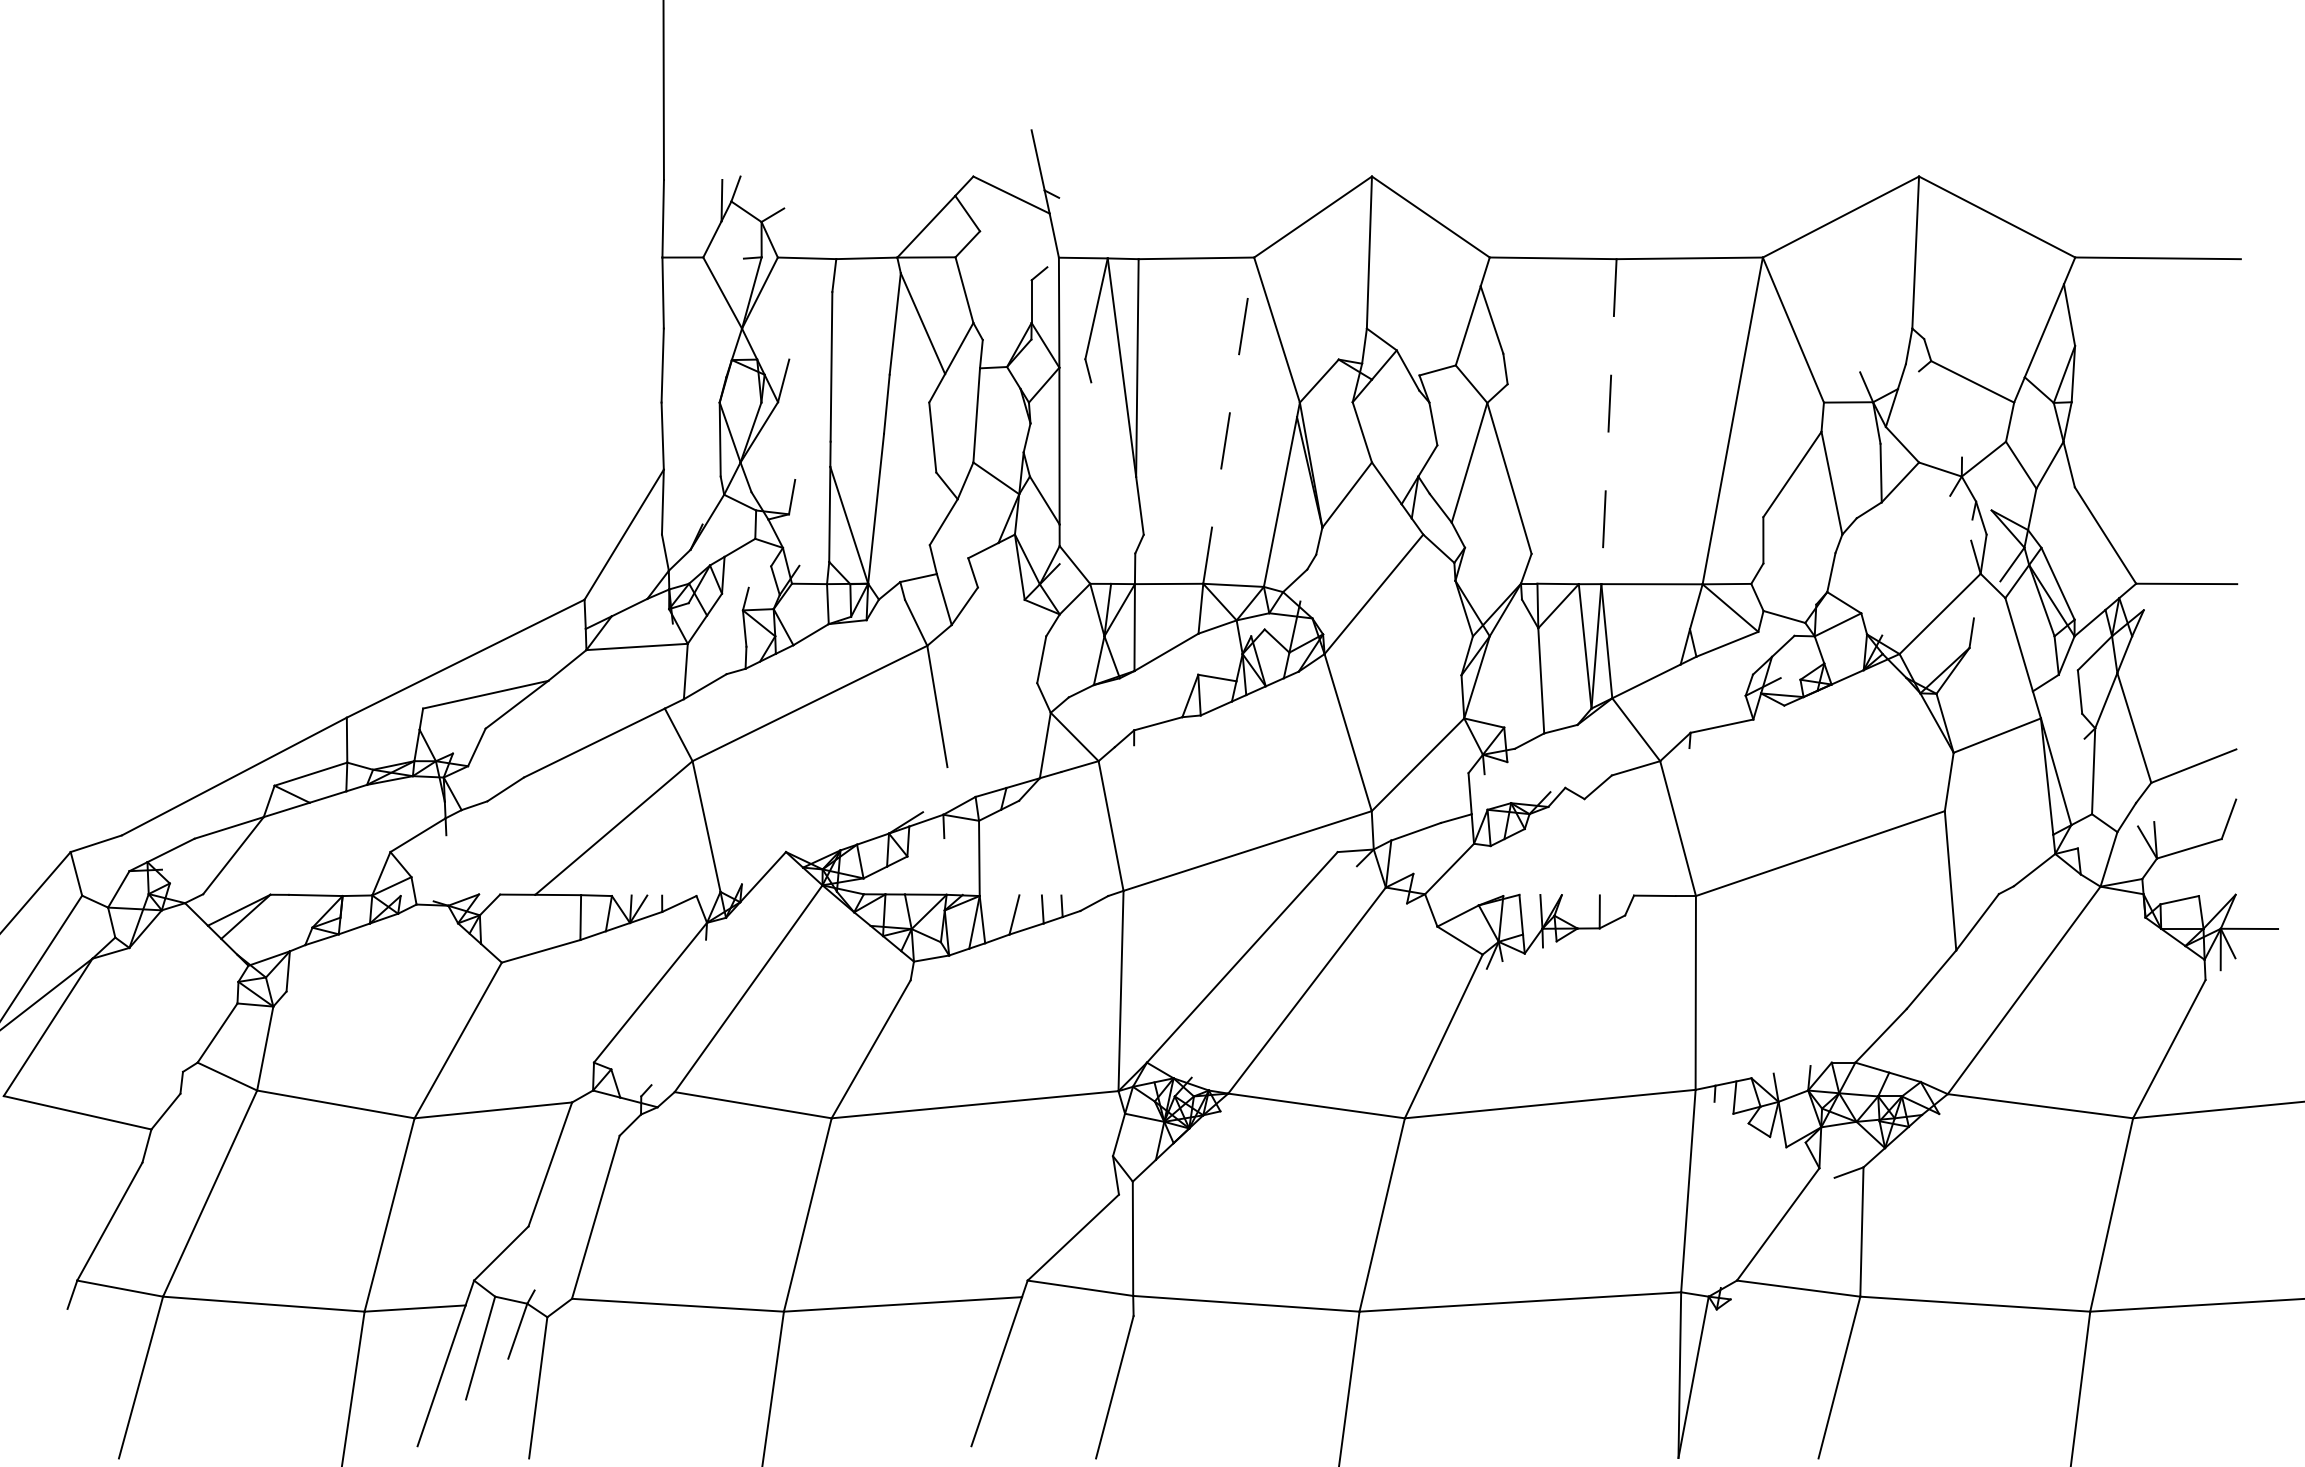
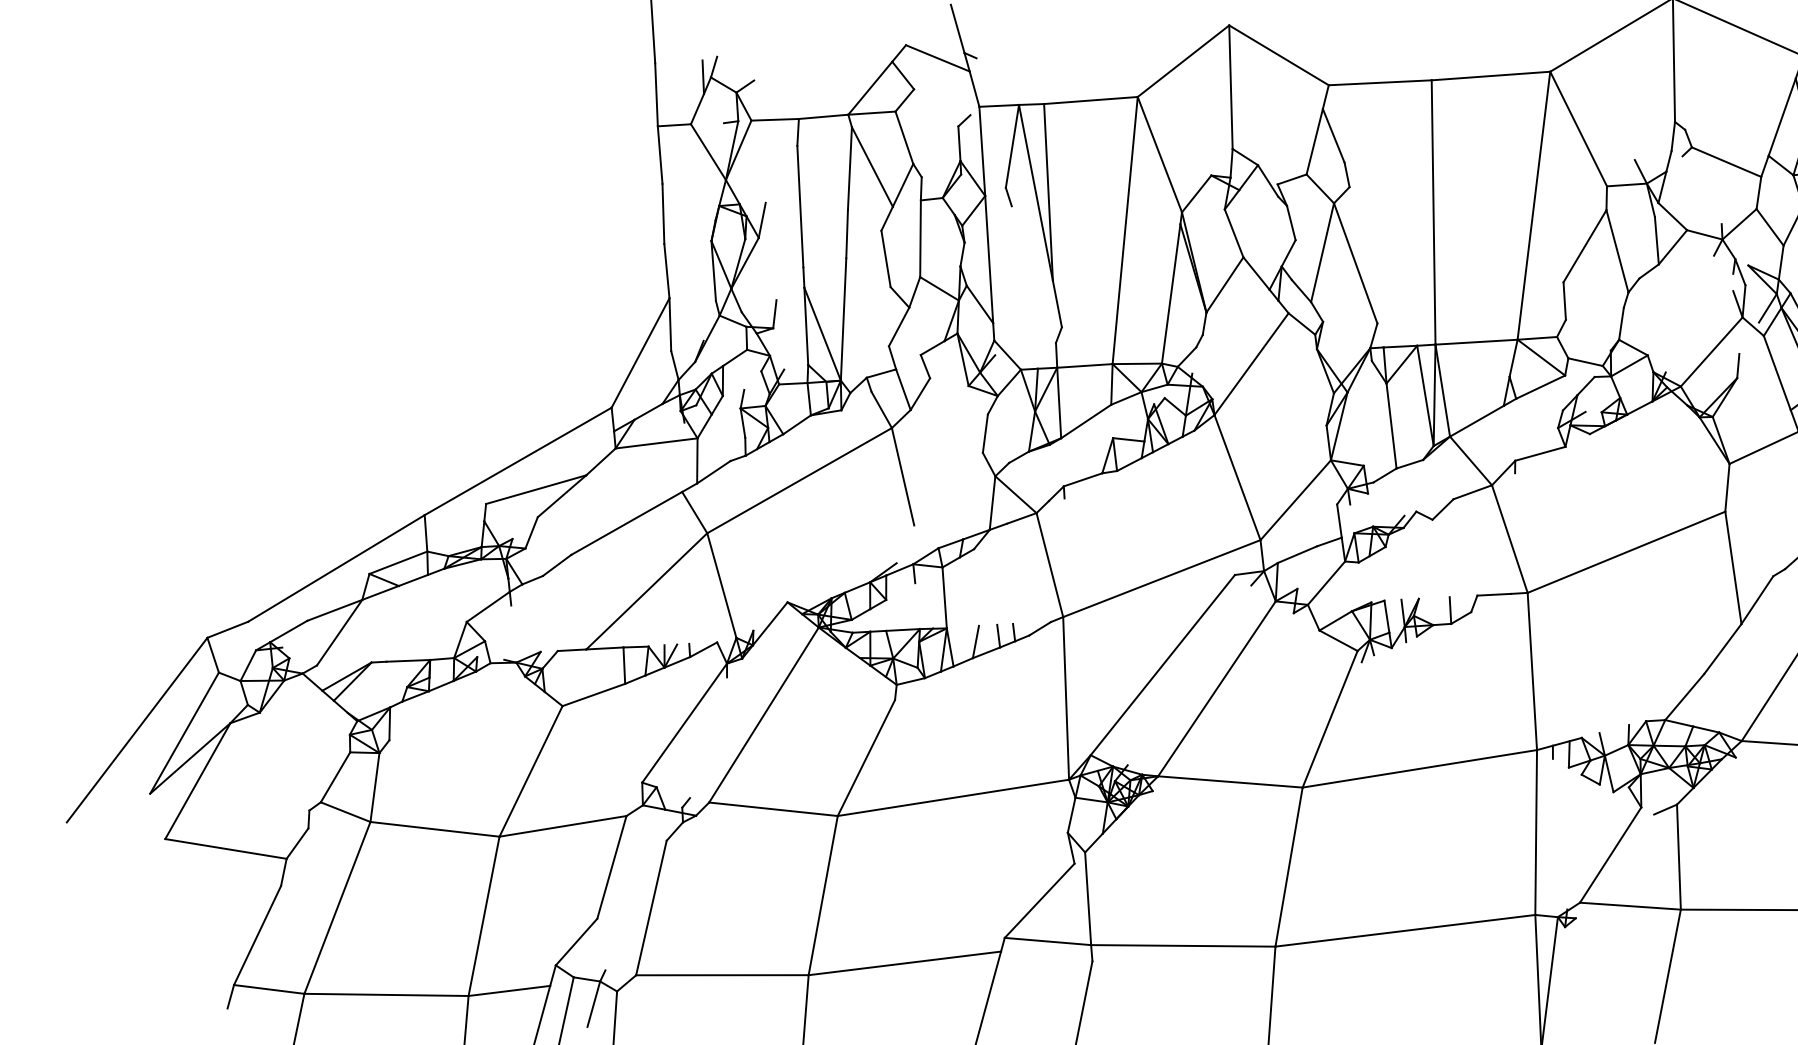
line: (1228, 420) -> (1124, 230), dashed -> solid
line: (1608, 421) -> (1433, 212), dashed -> solid

